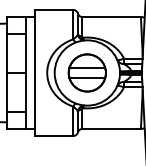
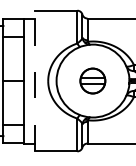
part: (86, 72) -> (92, 80), size x0.6
line: (35, 73) -> (35, 81), solid -> dashed

